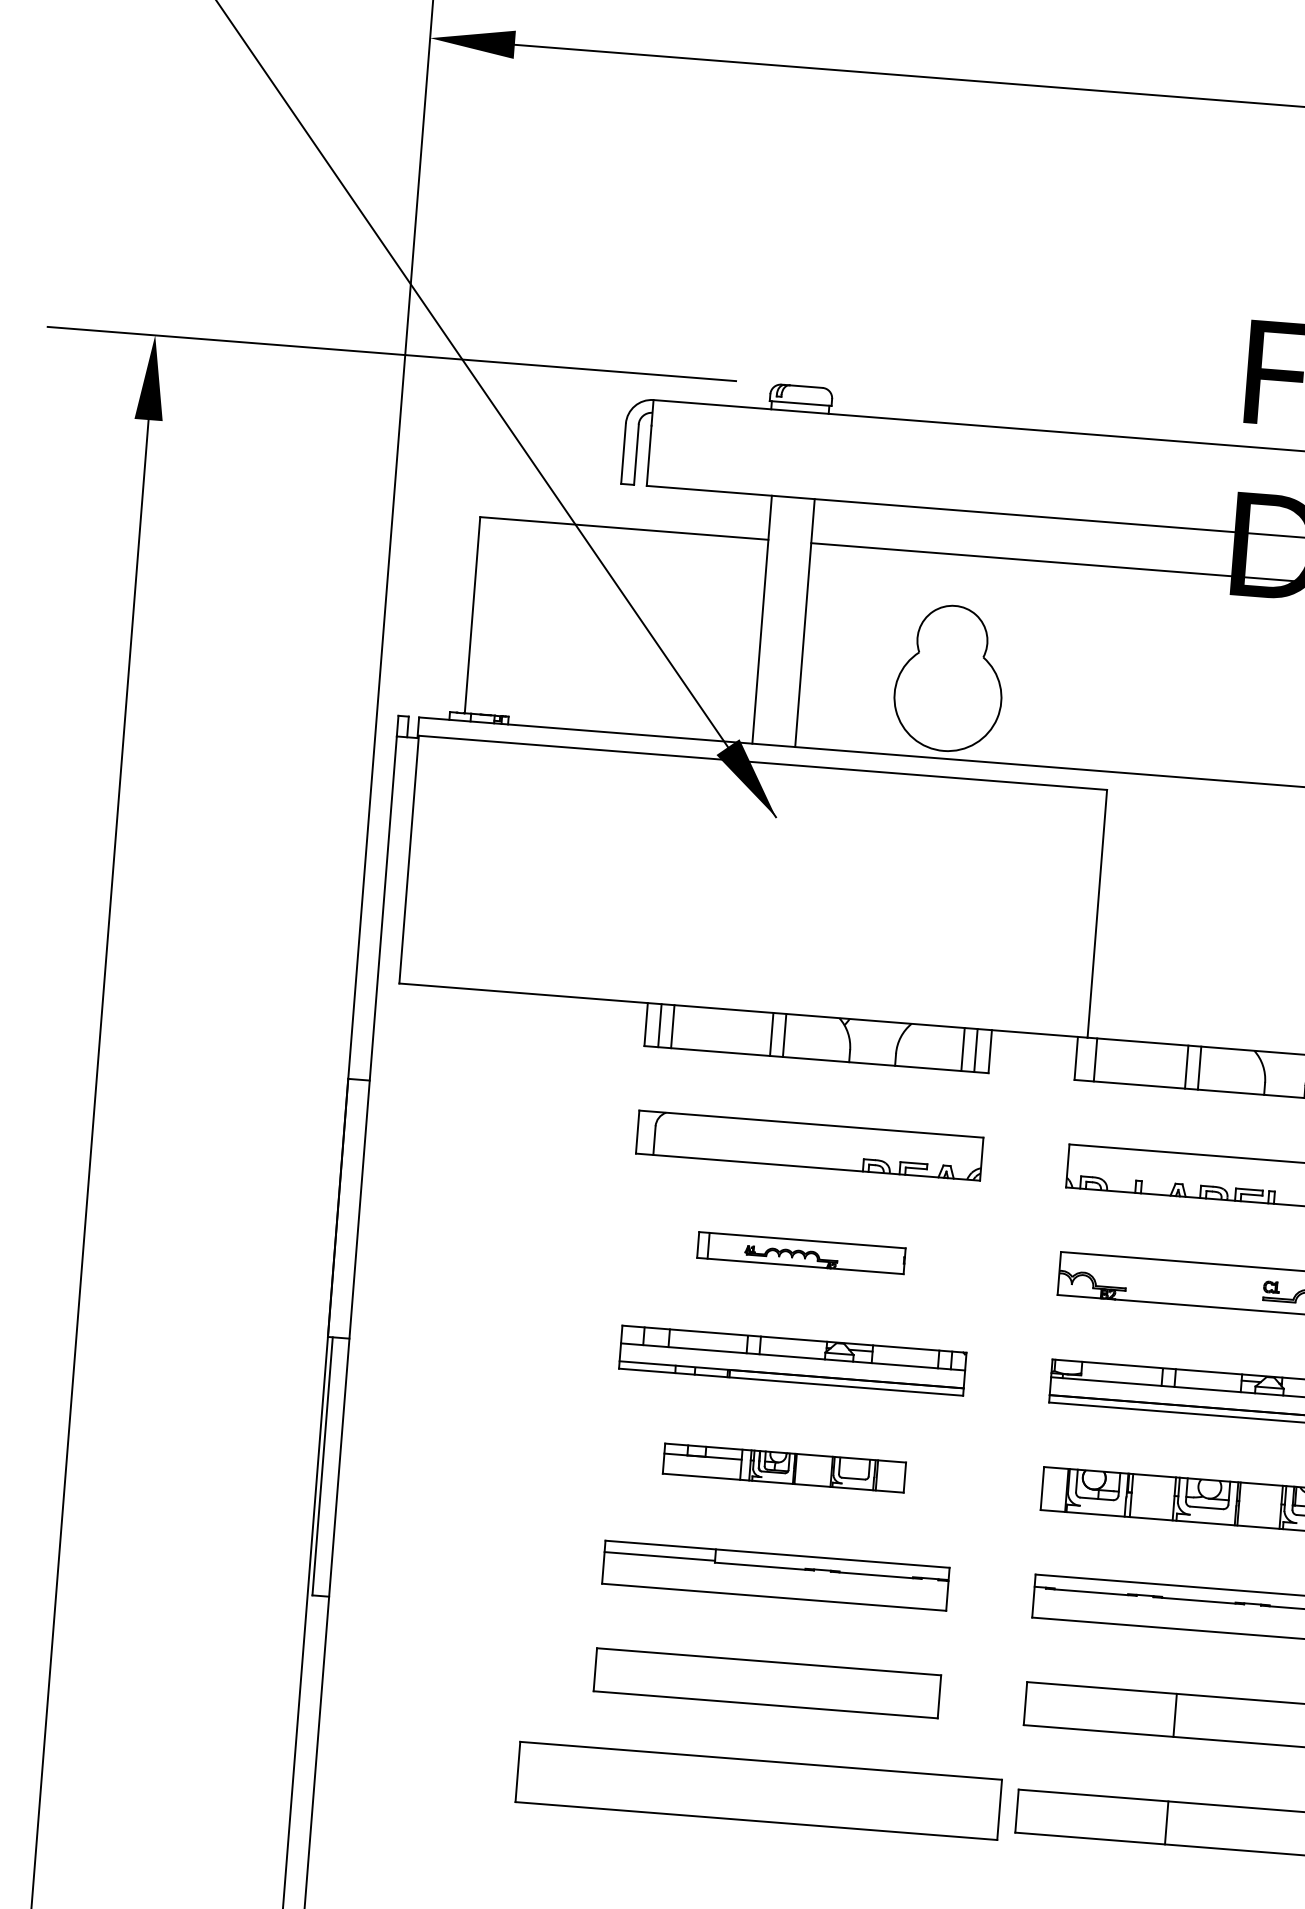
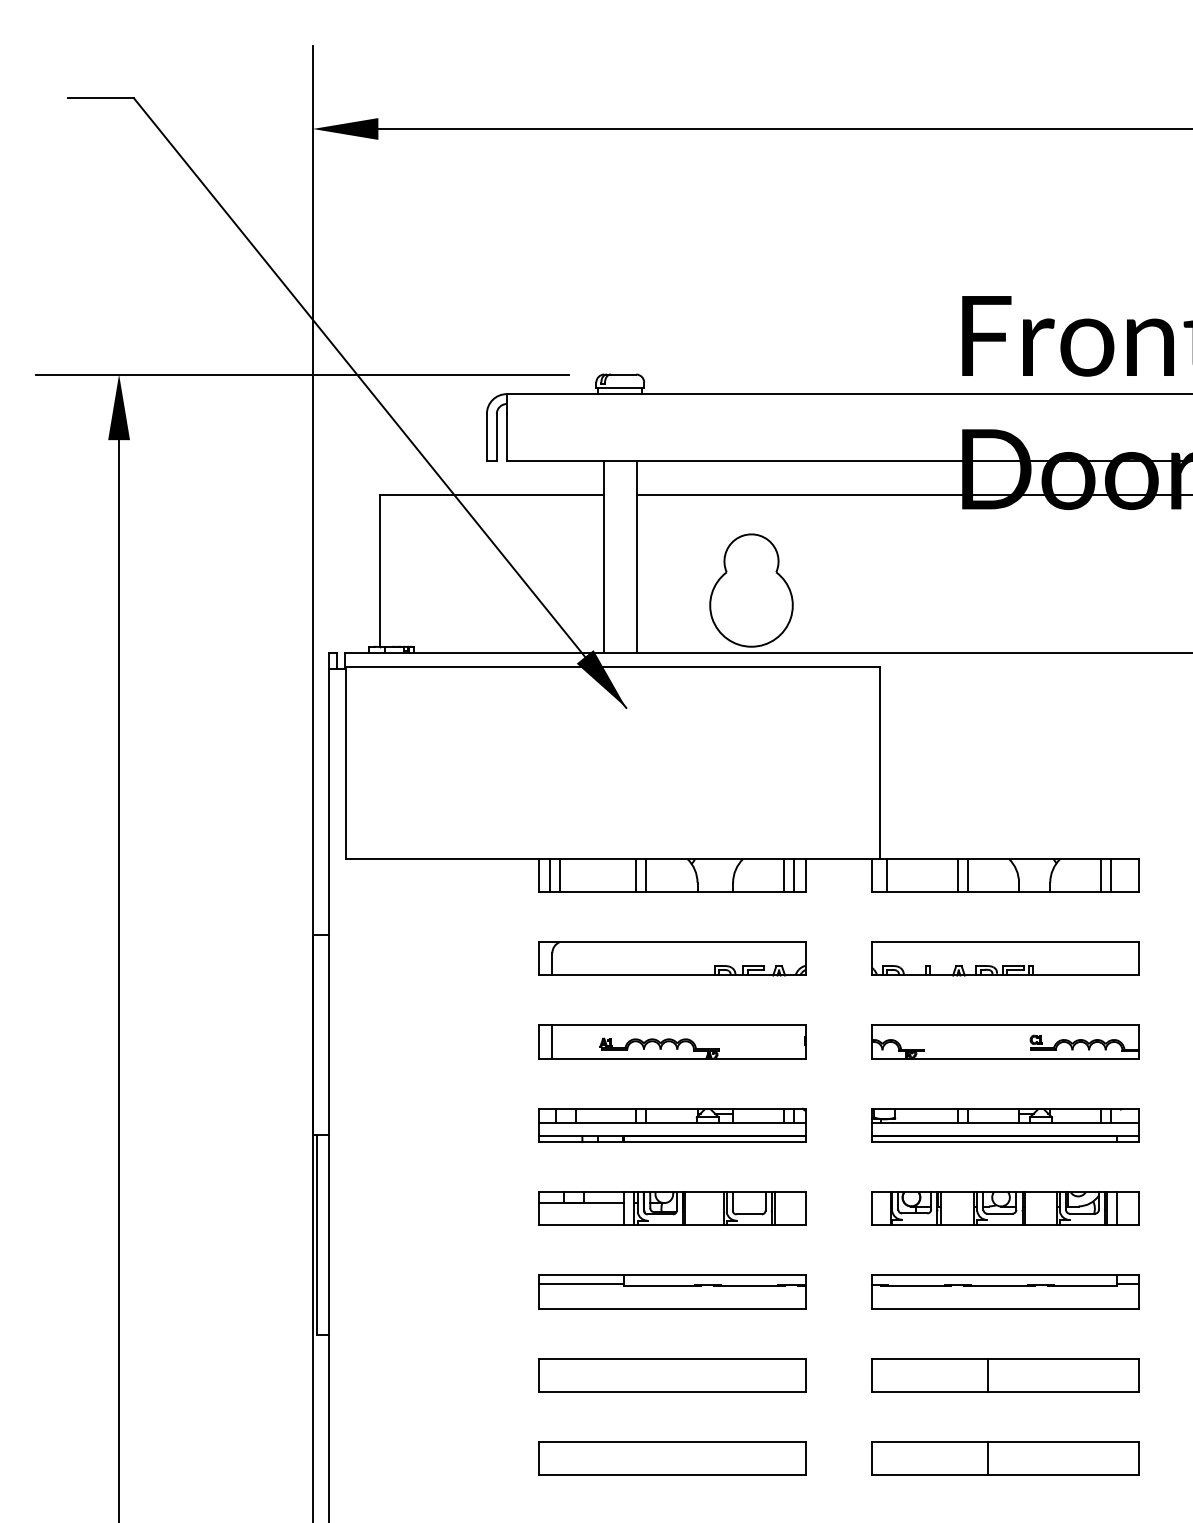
part: (801, 1252) -> (672, 1041), size x1.67
part: (784, 1467) -> (672, 1208), size x1.43
part: (759, 1790) -> (672, 1458), size x0.71

